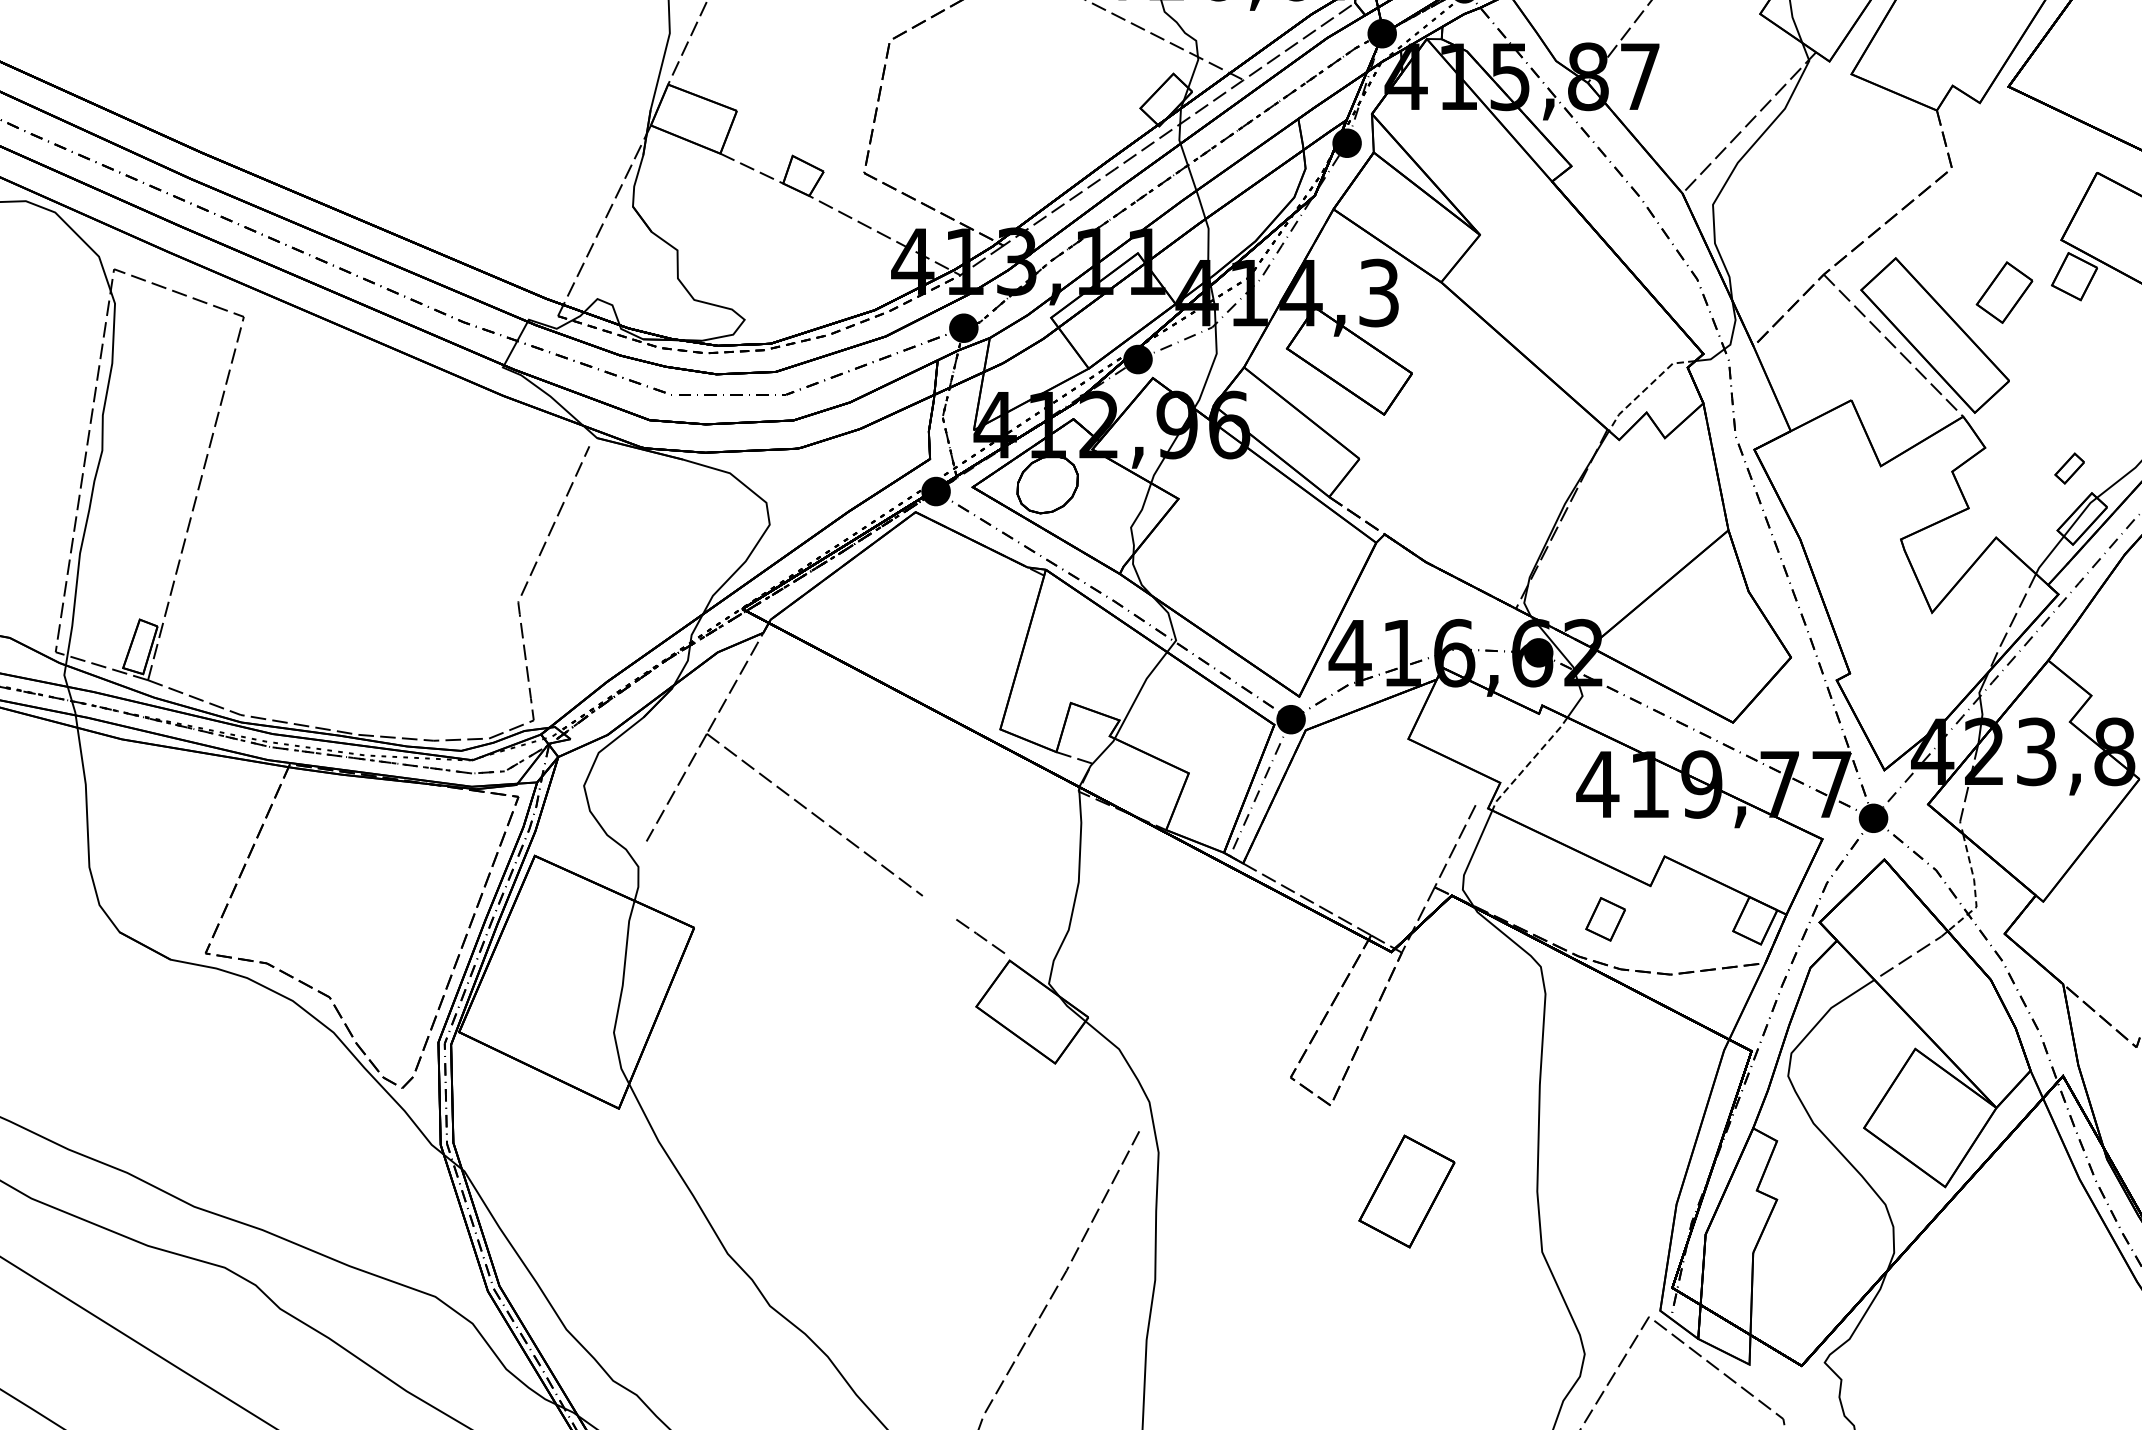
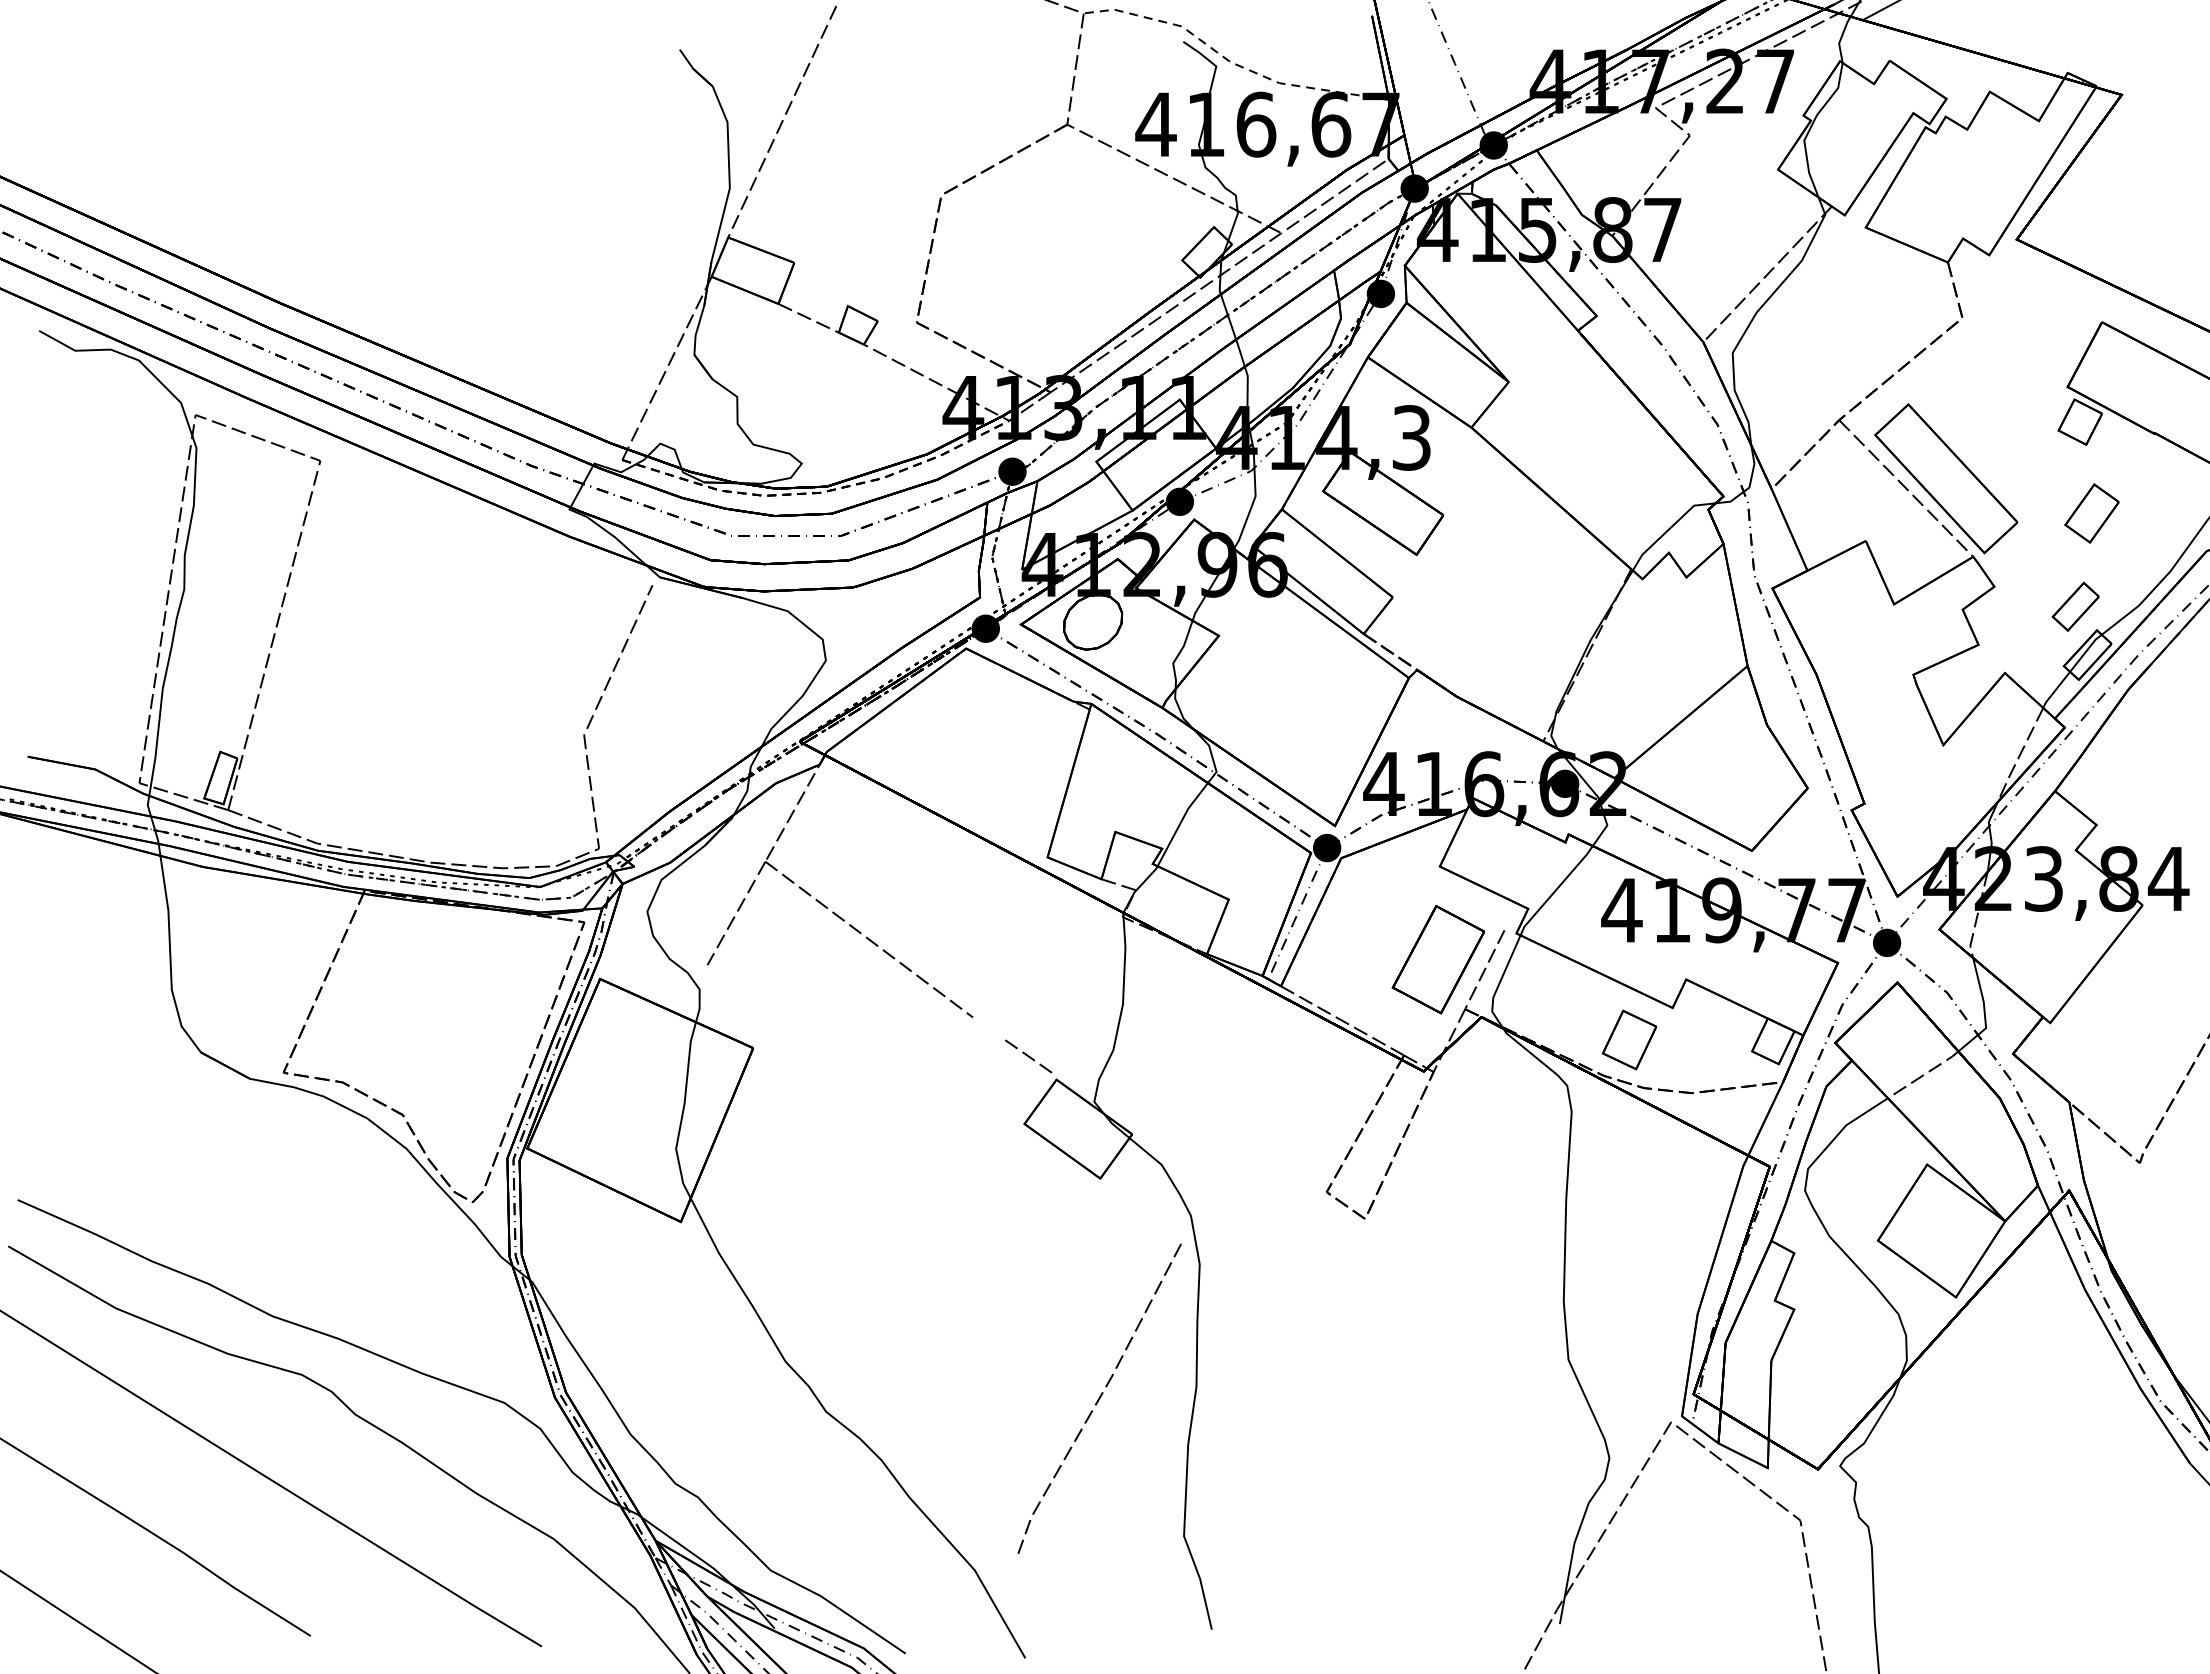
part: (2004, 292) -> (2091, 513), moved
line: (1646, 388) -> (1668, 529), dashed -> solid
part: (2069, 468) -> (2075, 606), size x1.67
line: (1528, 763) -> (1555, 890), dashed -> solid
line: (1974, 888) -> (1984, 1010), dashed -> solid
part: (1605, 918) -> (1629, 1039), size x1.43
part: (1405, 1191) -> (1437, 959), moved

